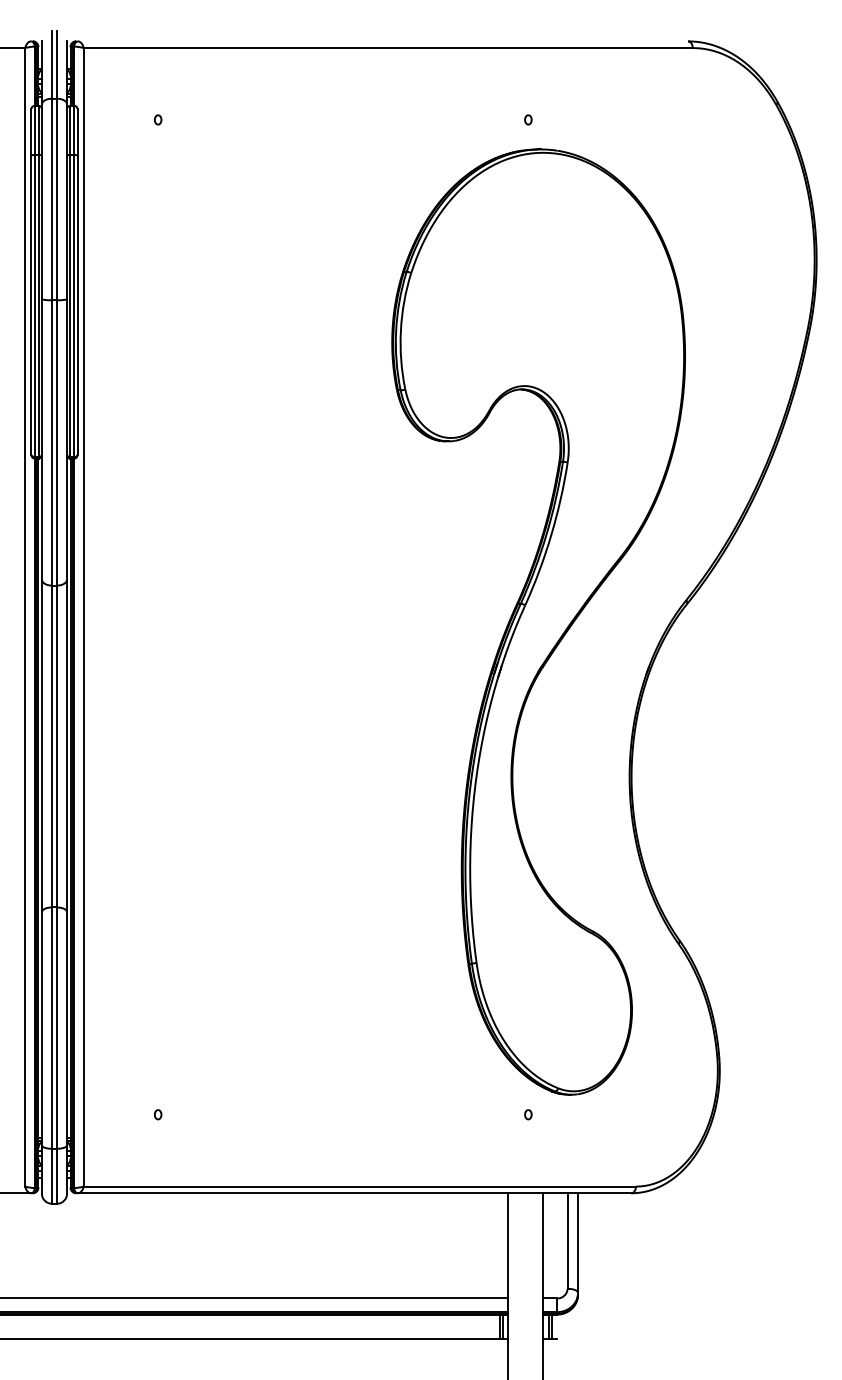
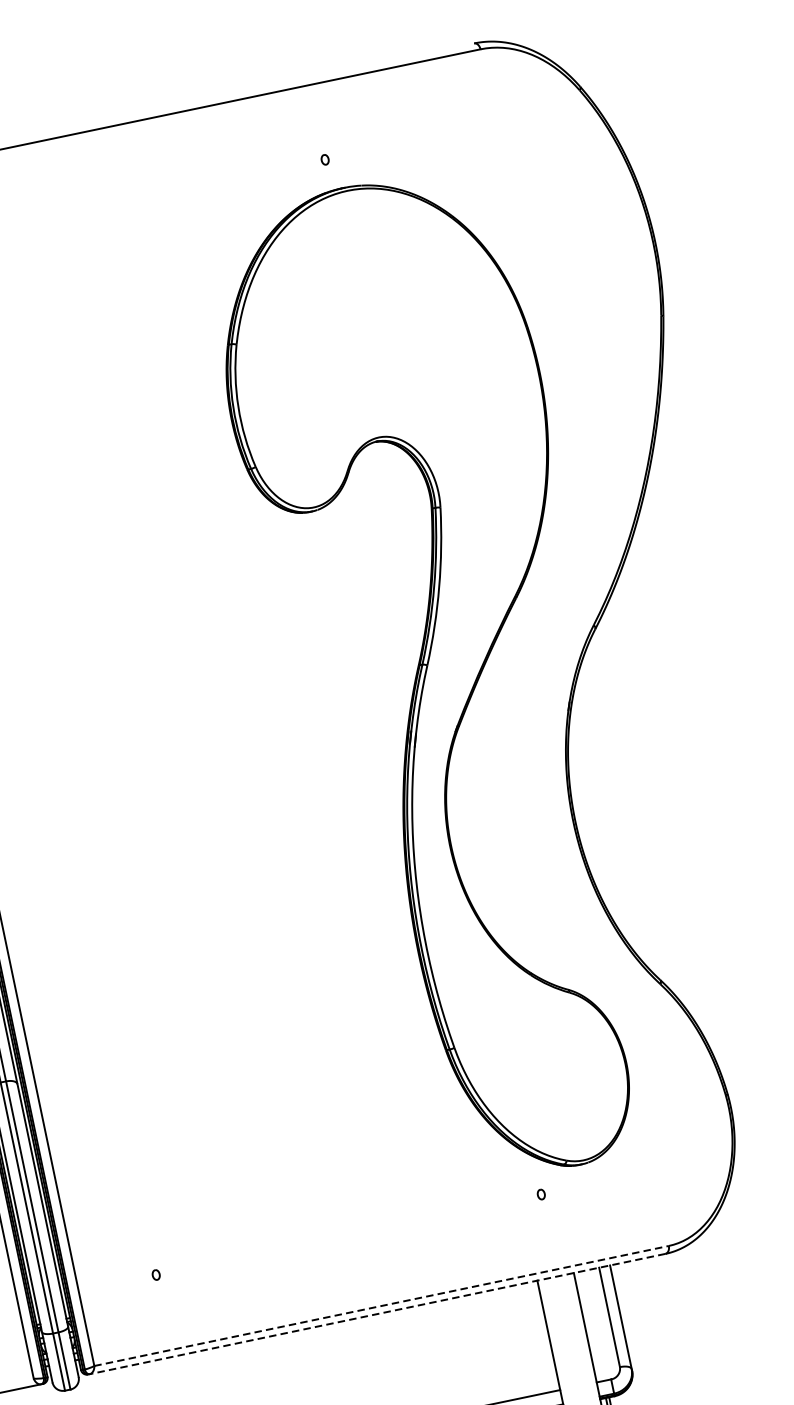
line: (360, 1186) -> (382, 1305), solid -> dashed
line: (353, 1193) -> (376, 1314), solid -> dashed

